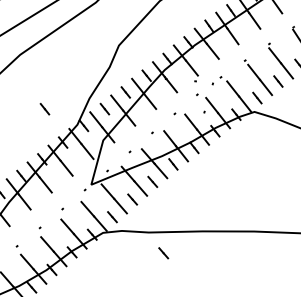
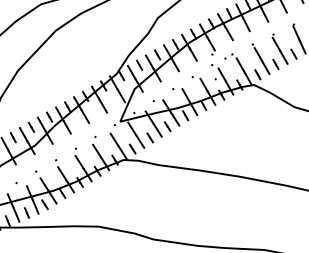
part: (44, 108) -> (93, 57), removed
part: (163, 252) -> (167, 182), removed

